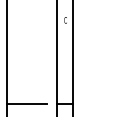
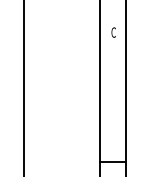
line: (26, 103) -> (53, 161), removed

